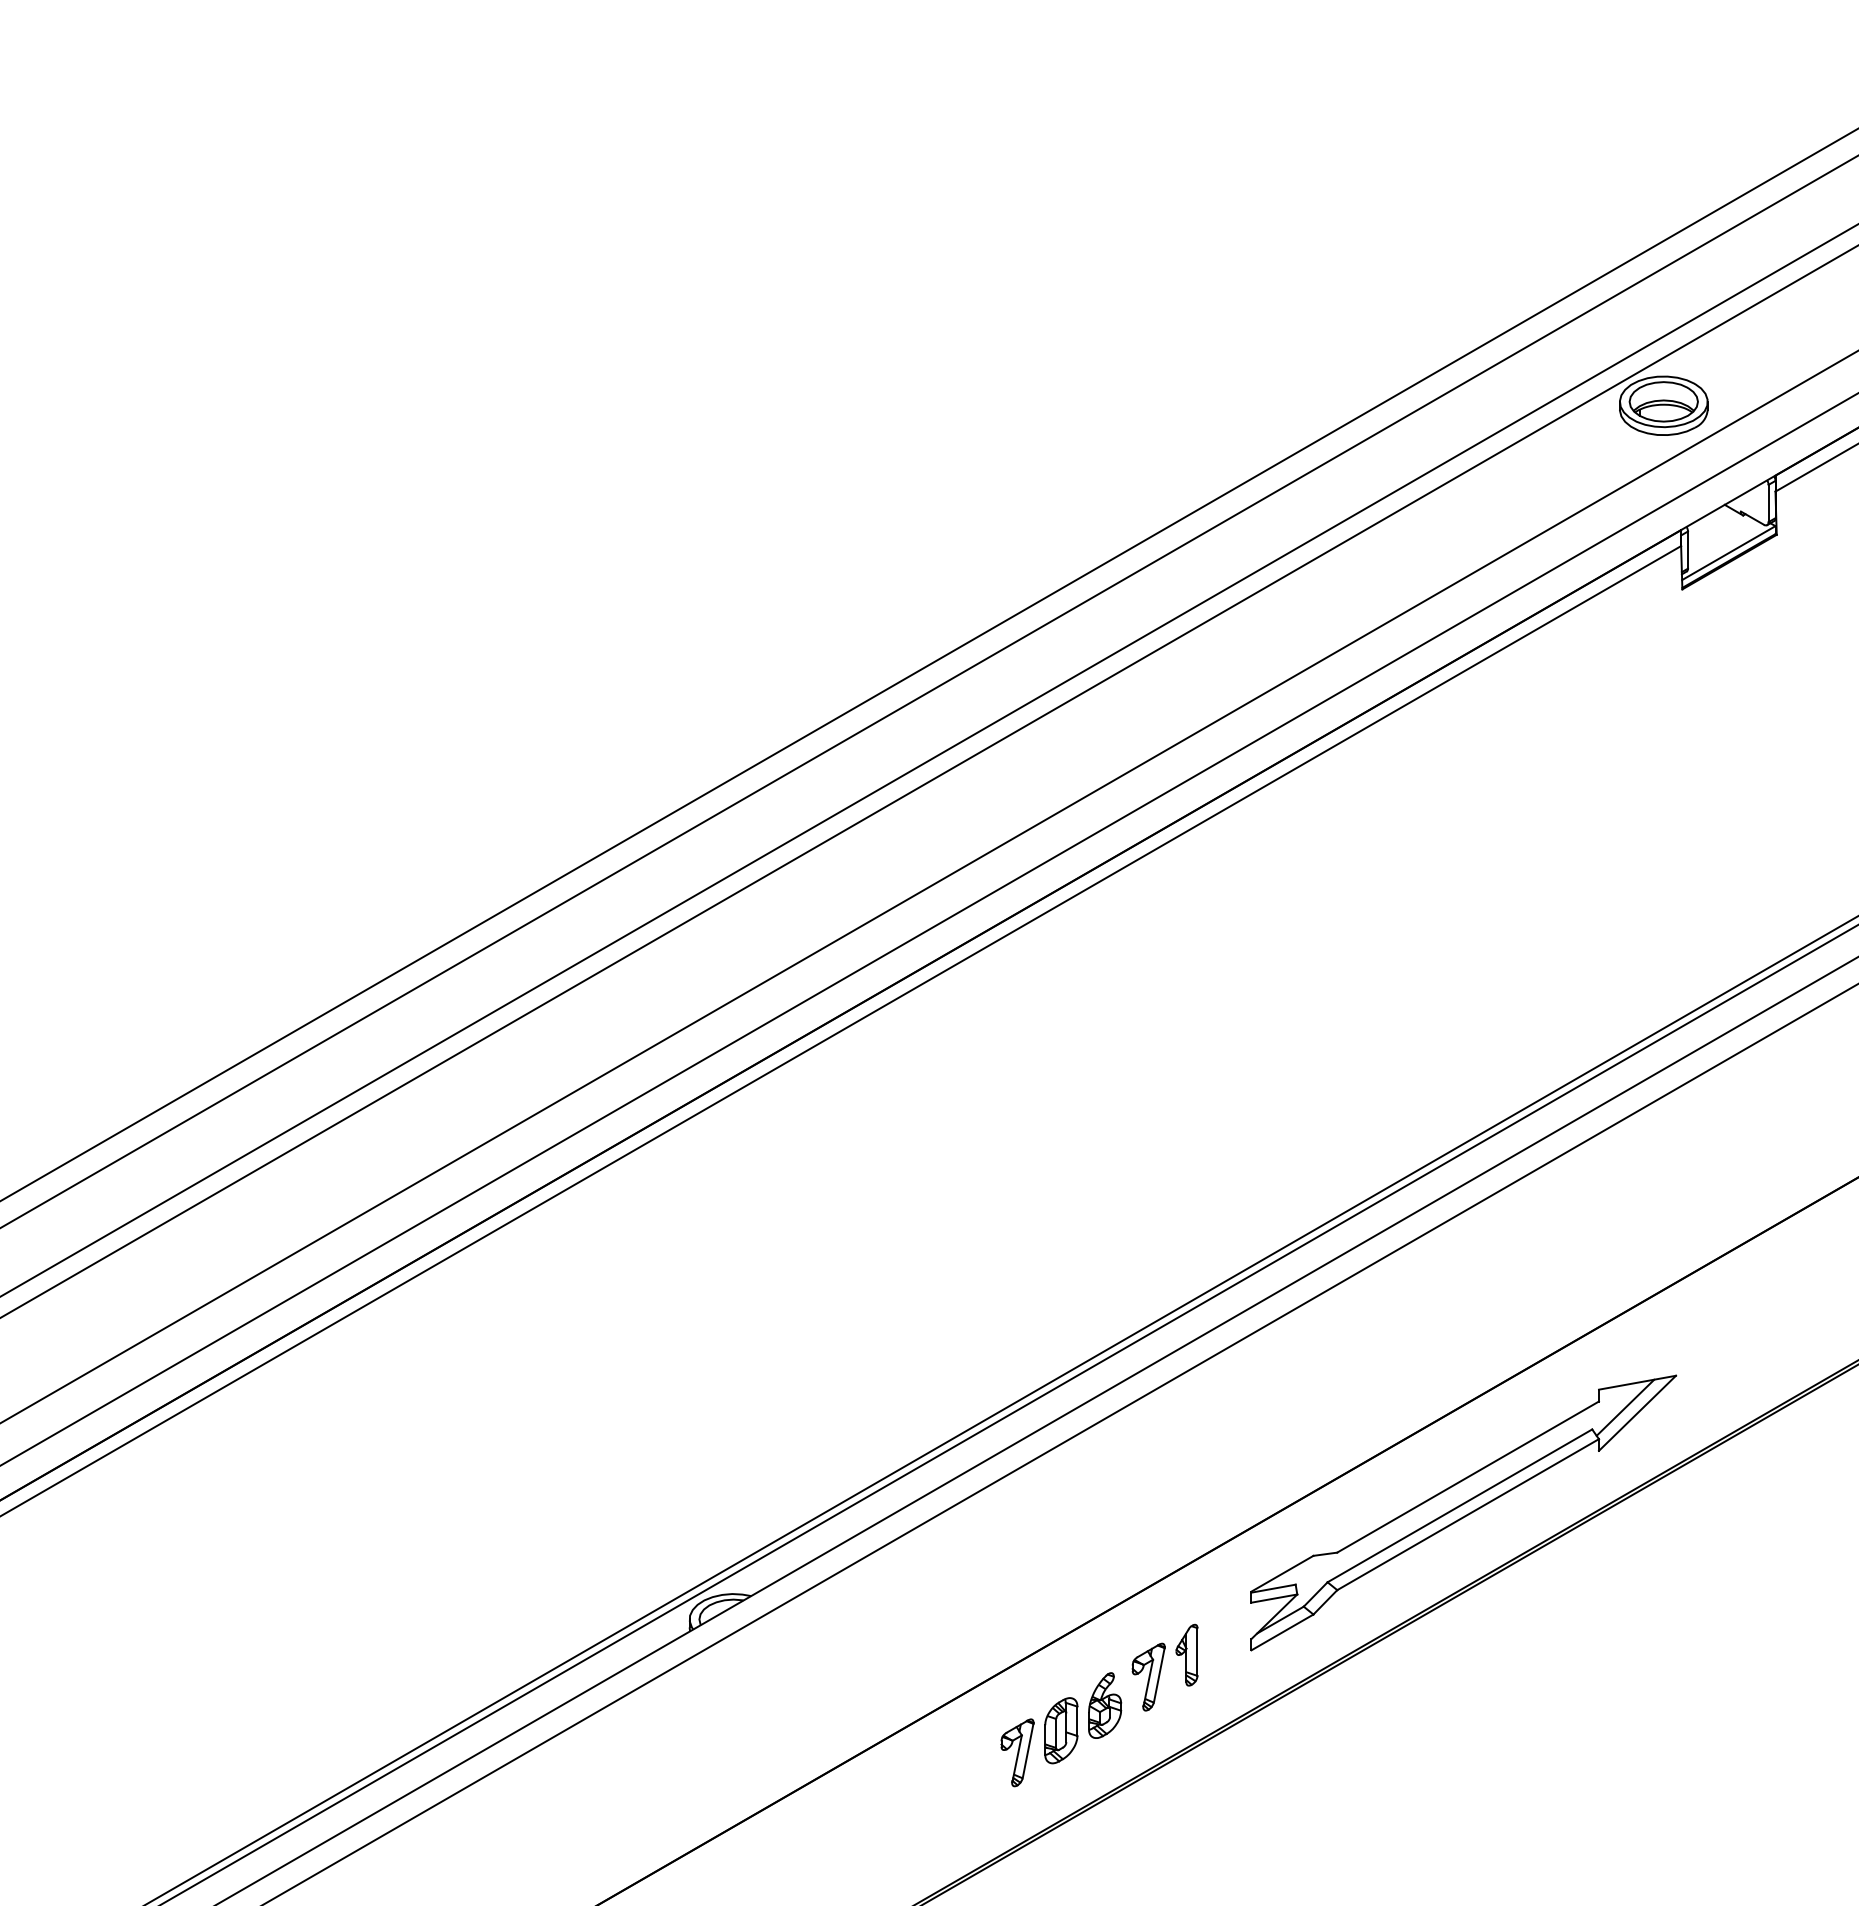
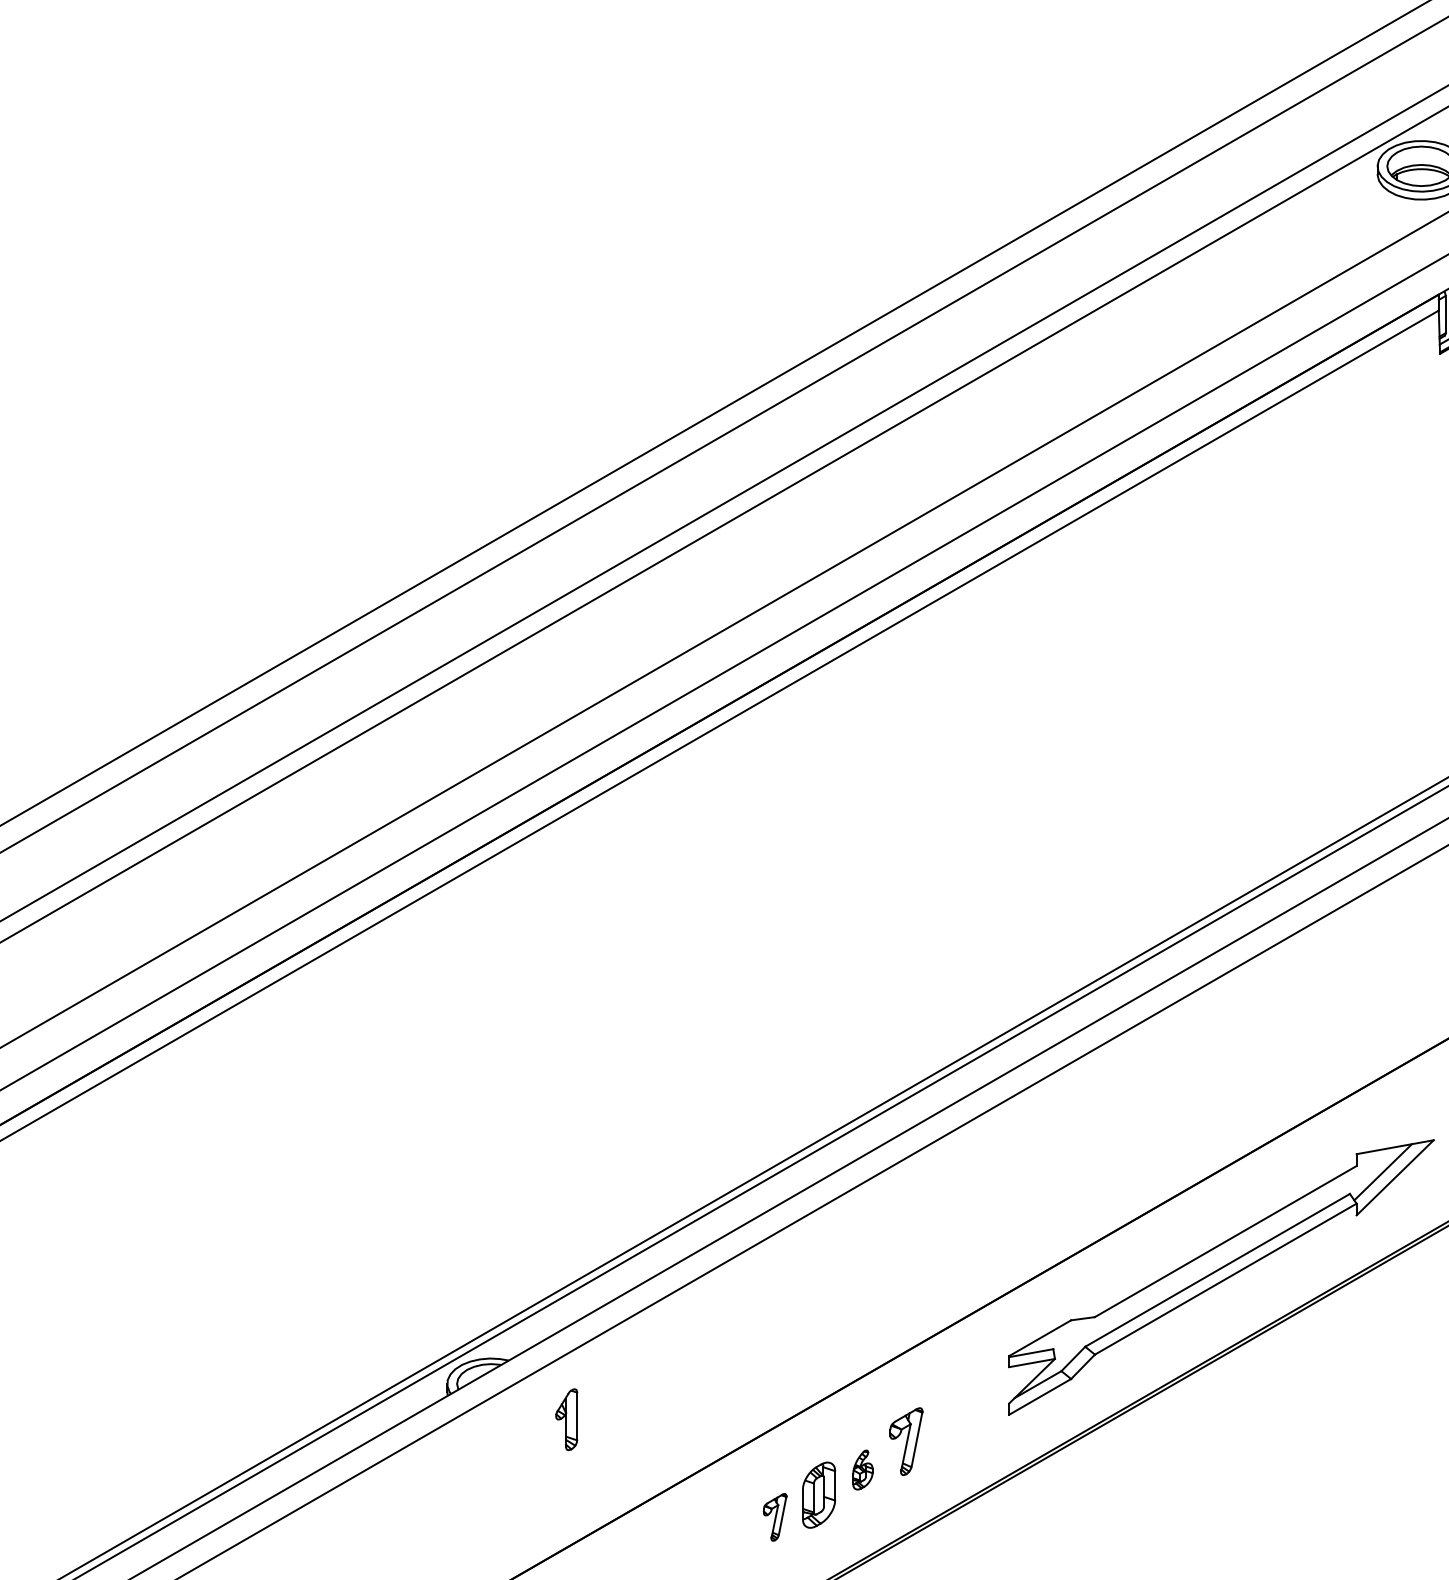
part: (1186, 1654) -> (566, 1418), moved
part: (1105, 1705) -> (863, 1469), size x0.6
part: (1017, 1752) -> (775, 1516), size x0.7

